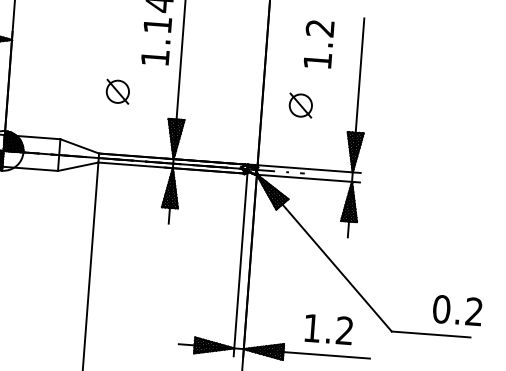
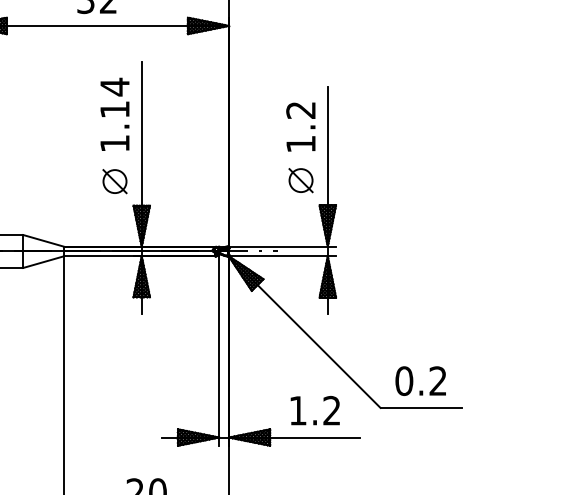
text: (318, 43) -> (300, 126), moved
part: (117, 91) -> (114, 181), moved
part: (300, 105) -> (300, 180), moved
text: (457, 309) -> (420, 380), moved

